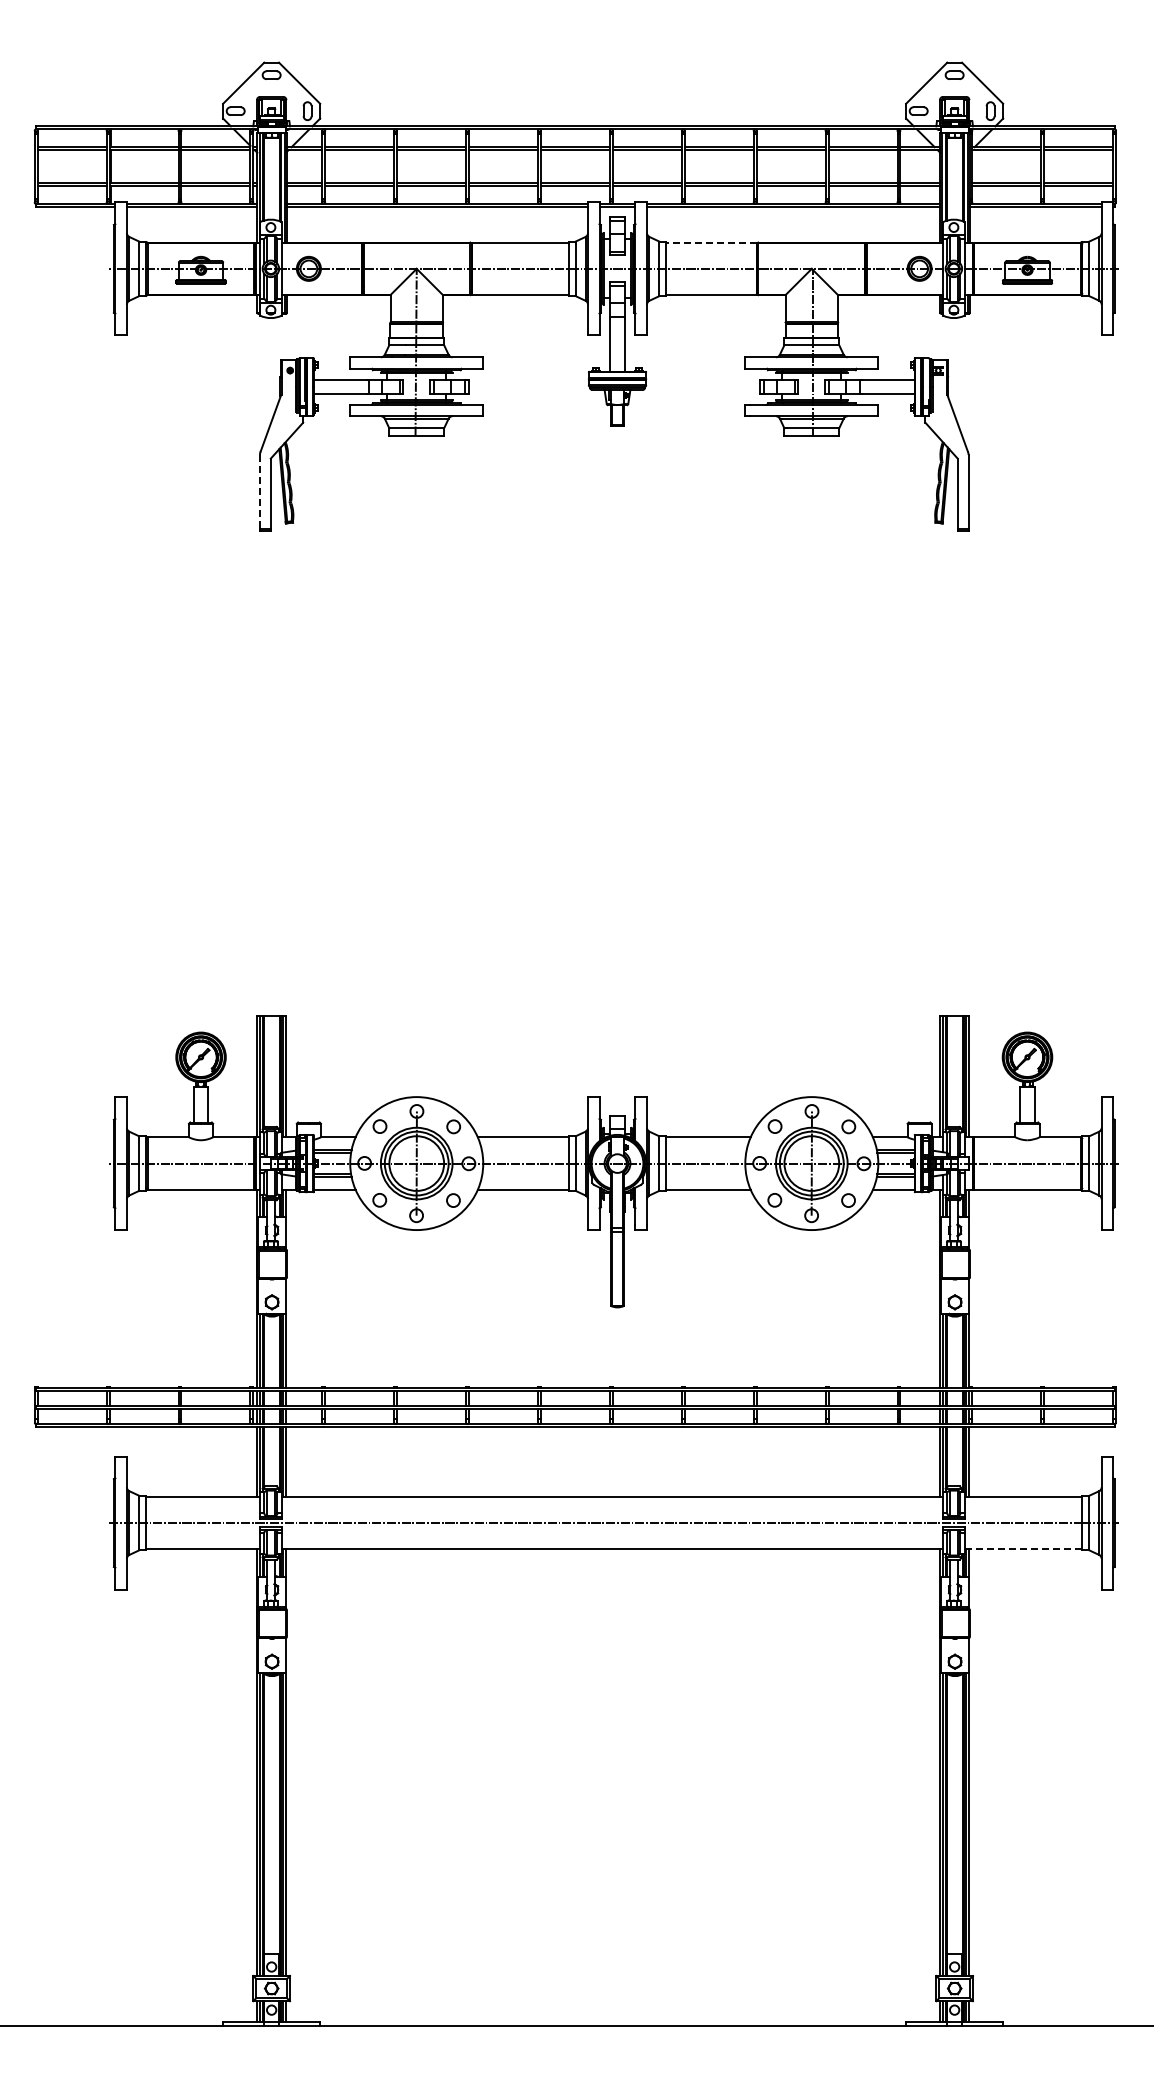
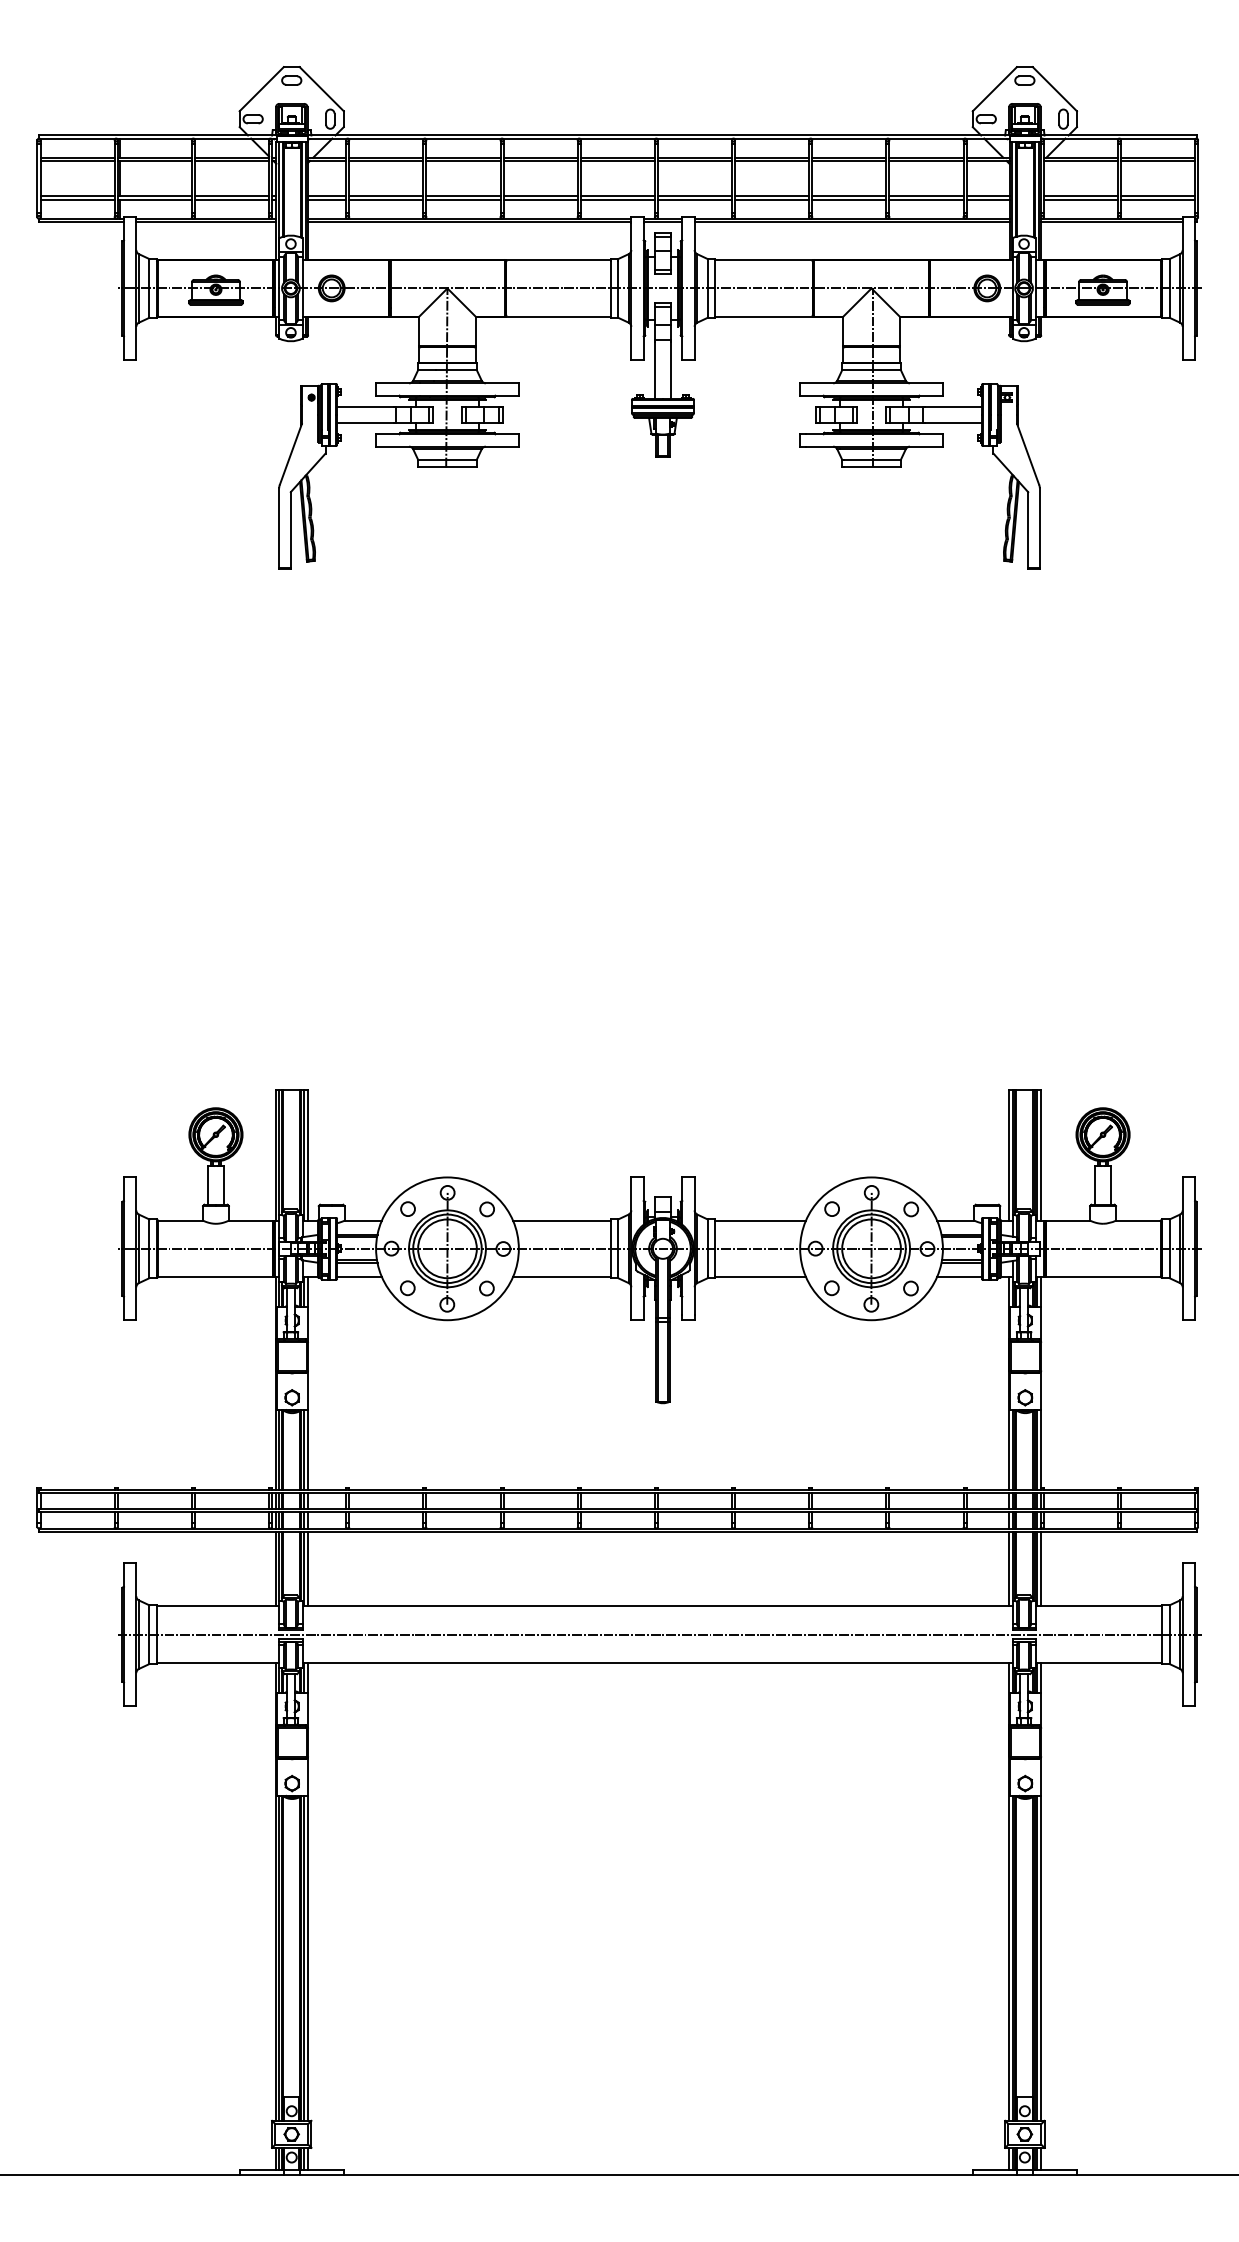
line: (711, 242) -> (763, 260), dashed -> solid
line: (260, 492) -> (279, 528), dashed -> solid
line: (1023, 1549) -> (1098, 1663), dashed -> solid

